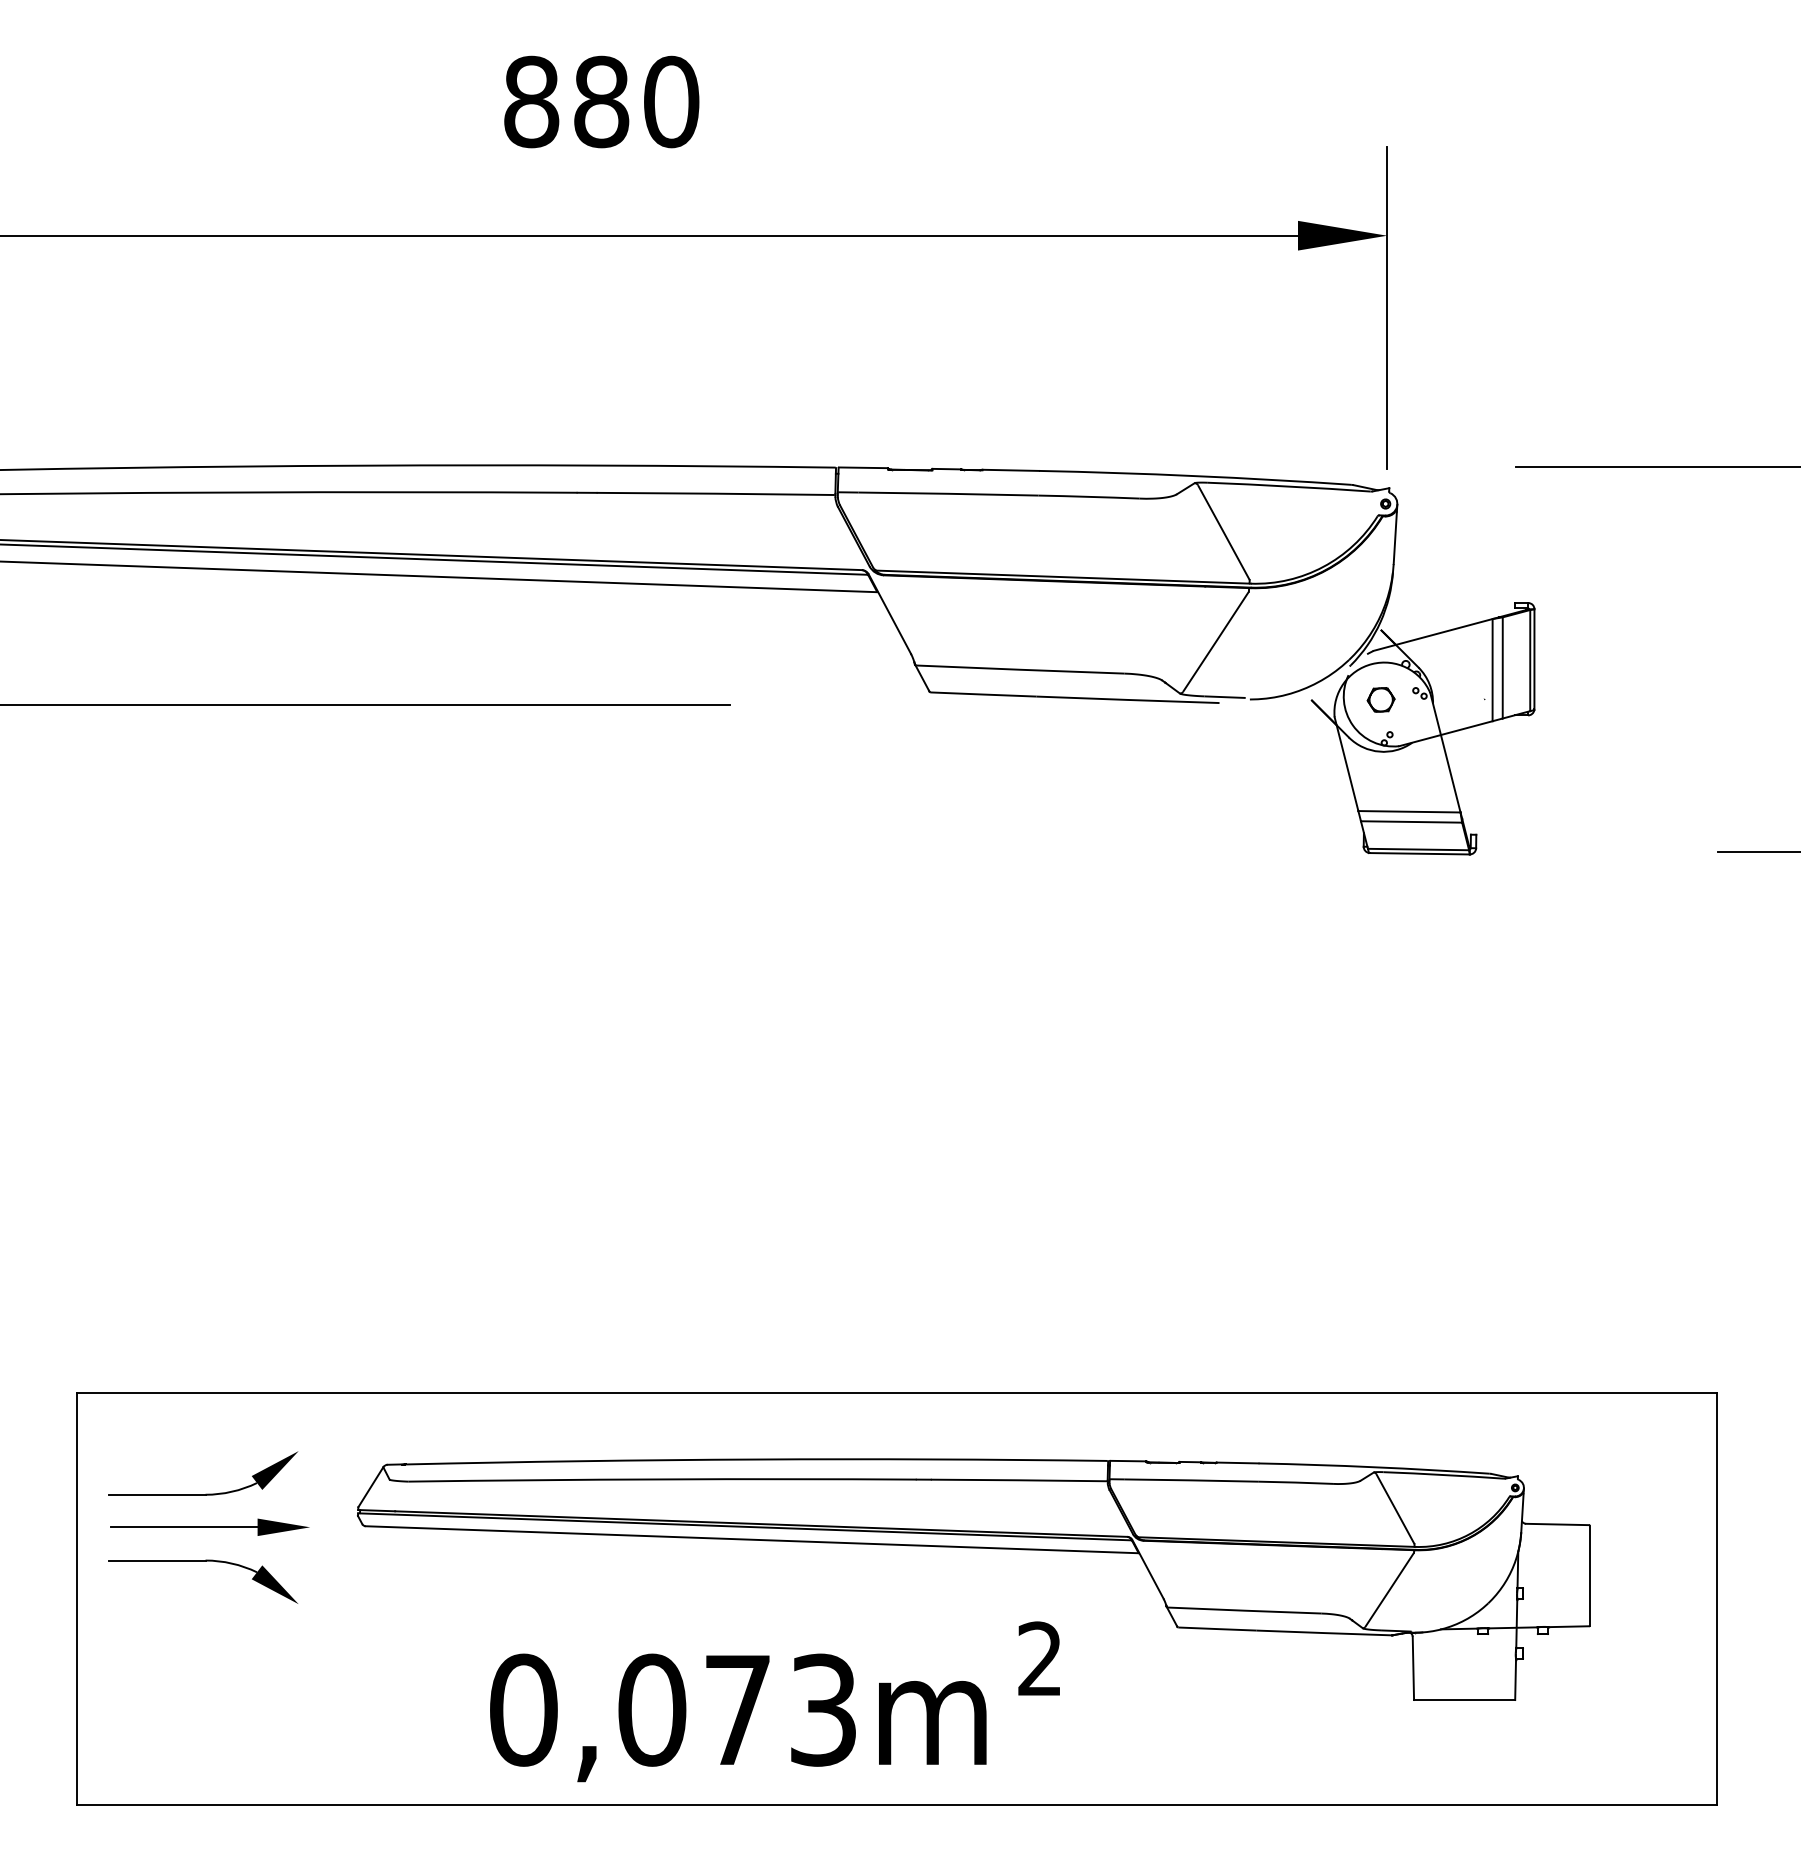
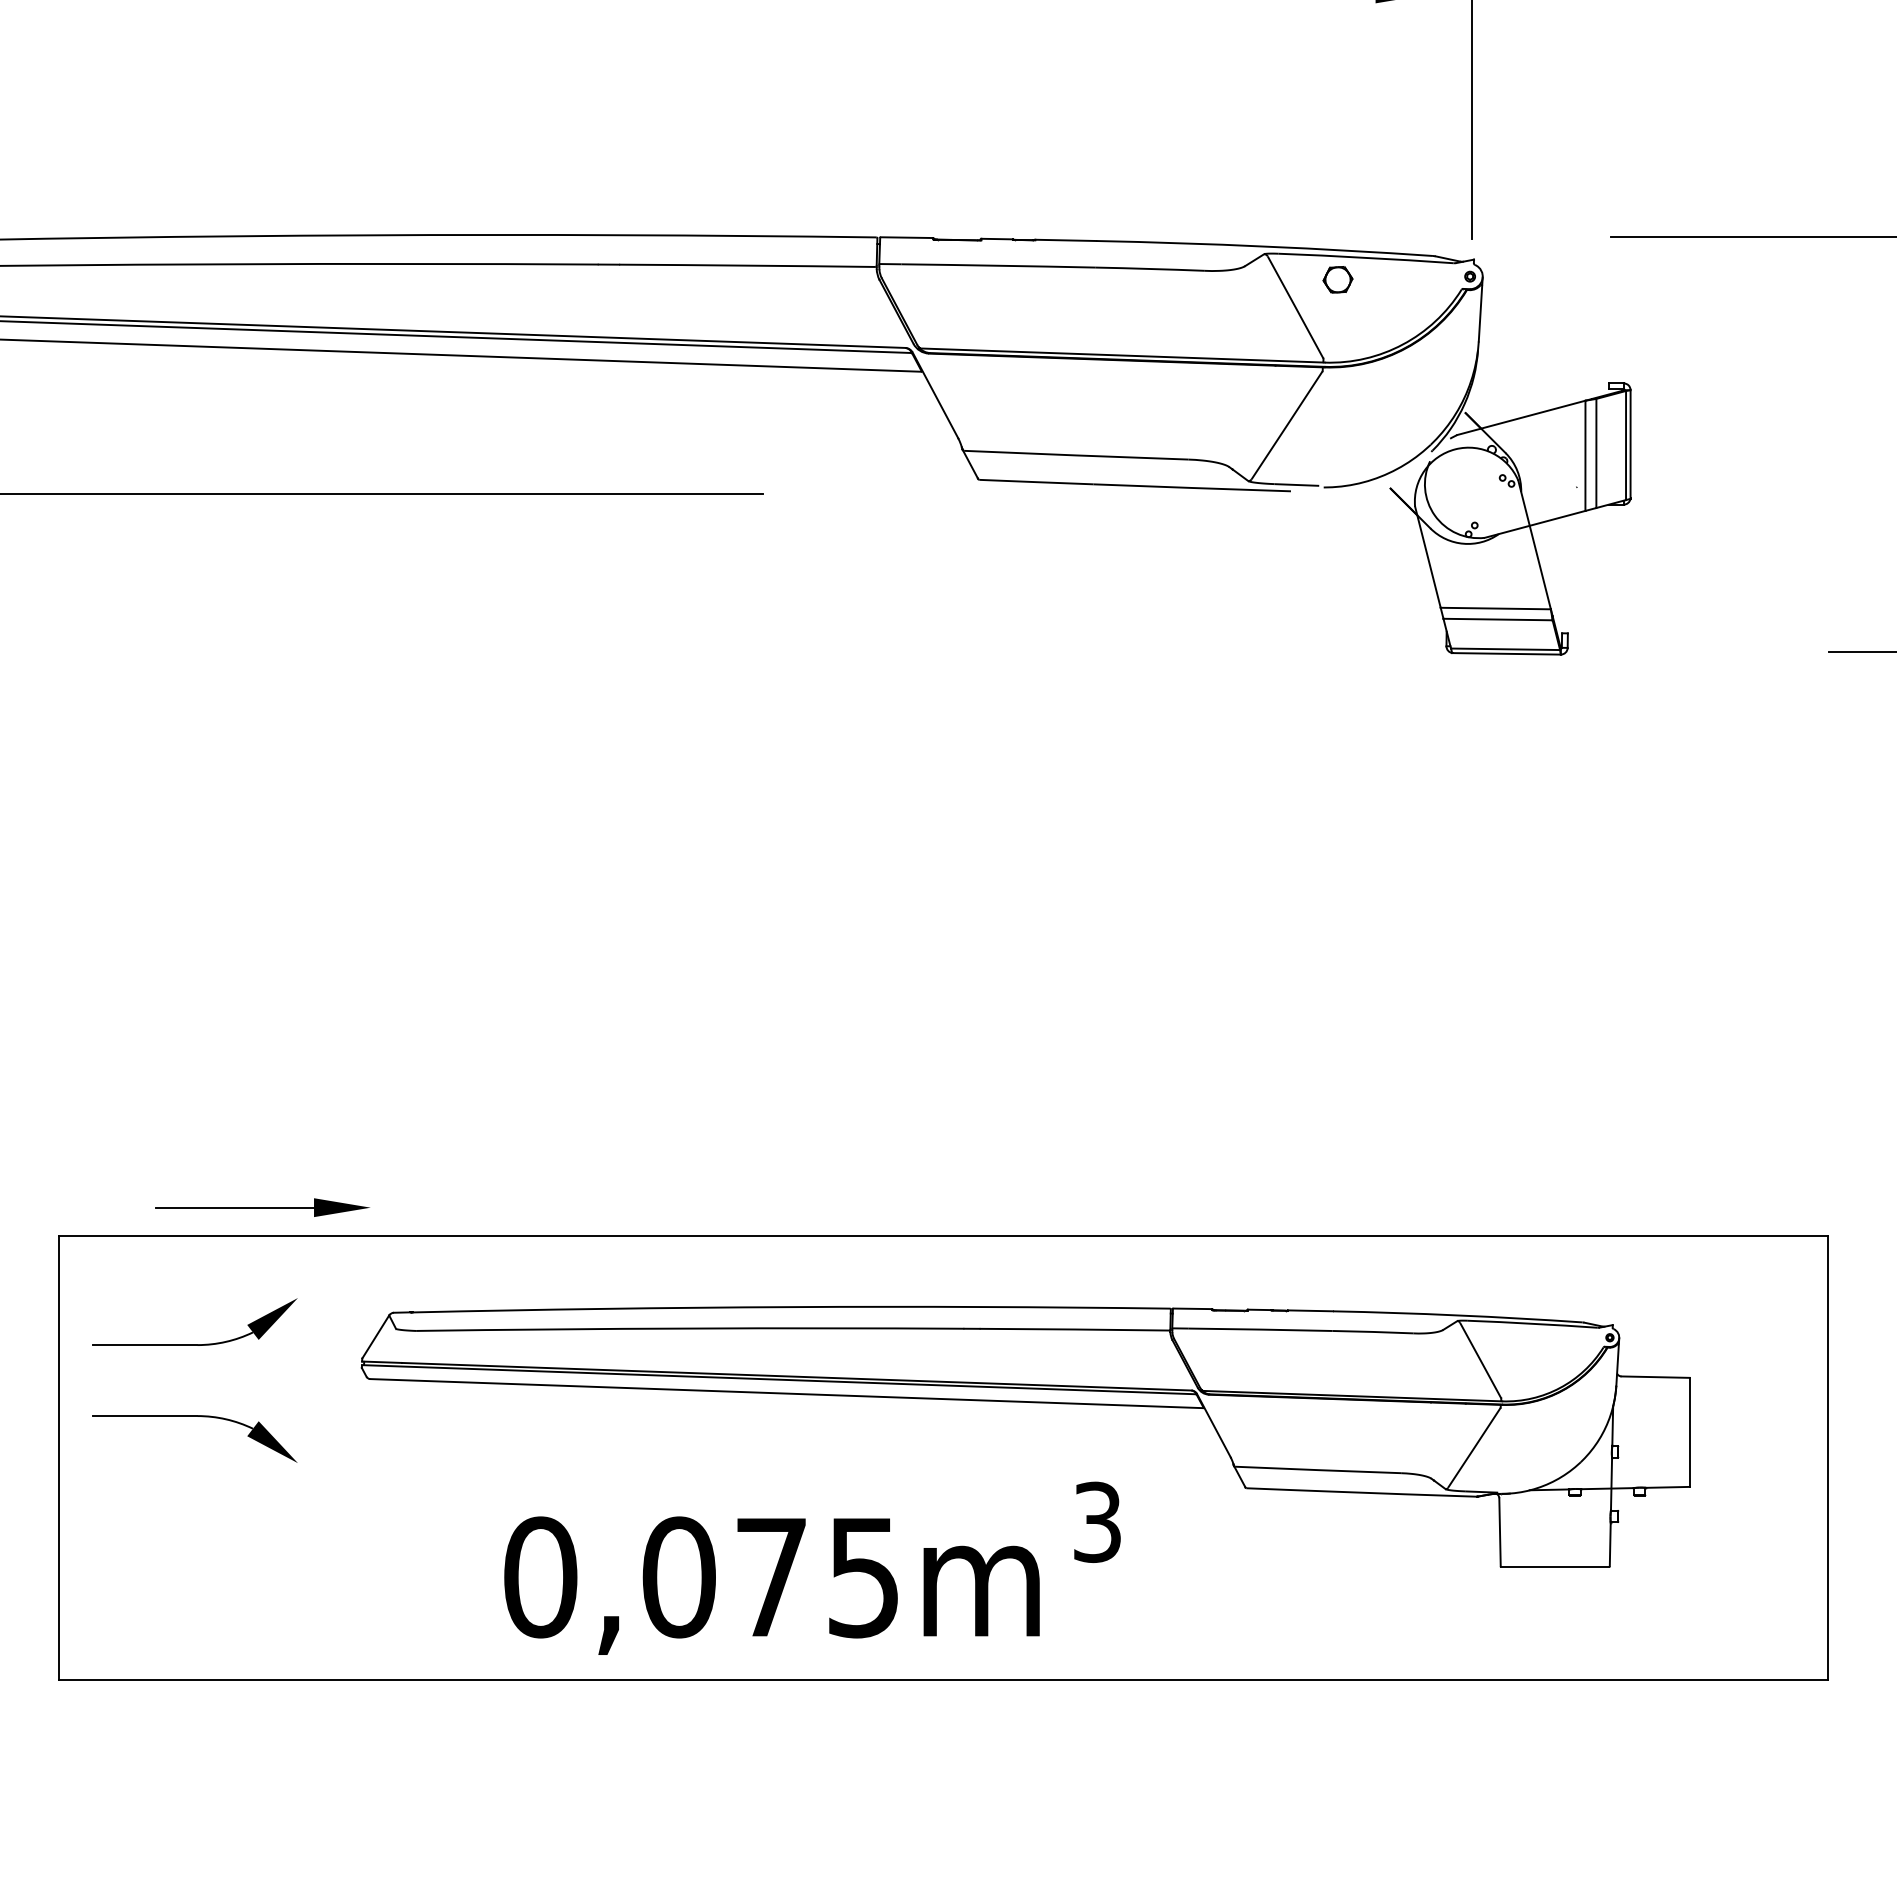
part: (1380, 699) -> (1337, 279), moved
part: (209, 1526) -> (262, 1206), moved
text: (1039, 1658) -> (1096, 1521), 2 -> 3
text: (823, 1709) -> (863, 1576), 0,073m -> 0,075m

